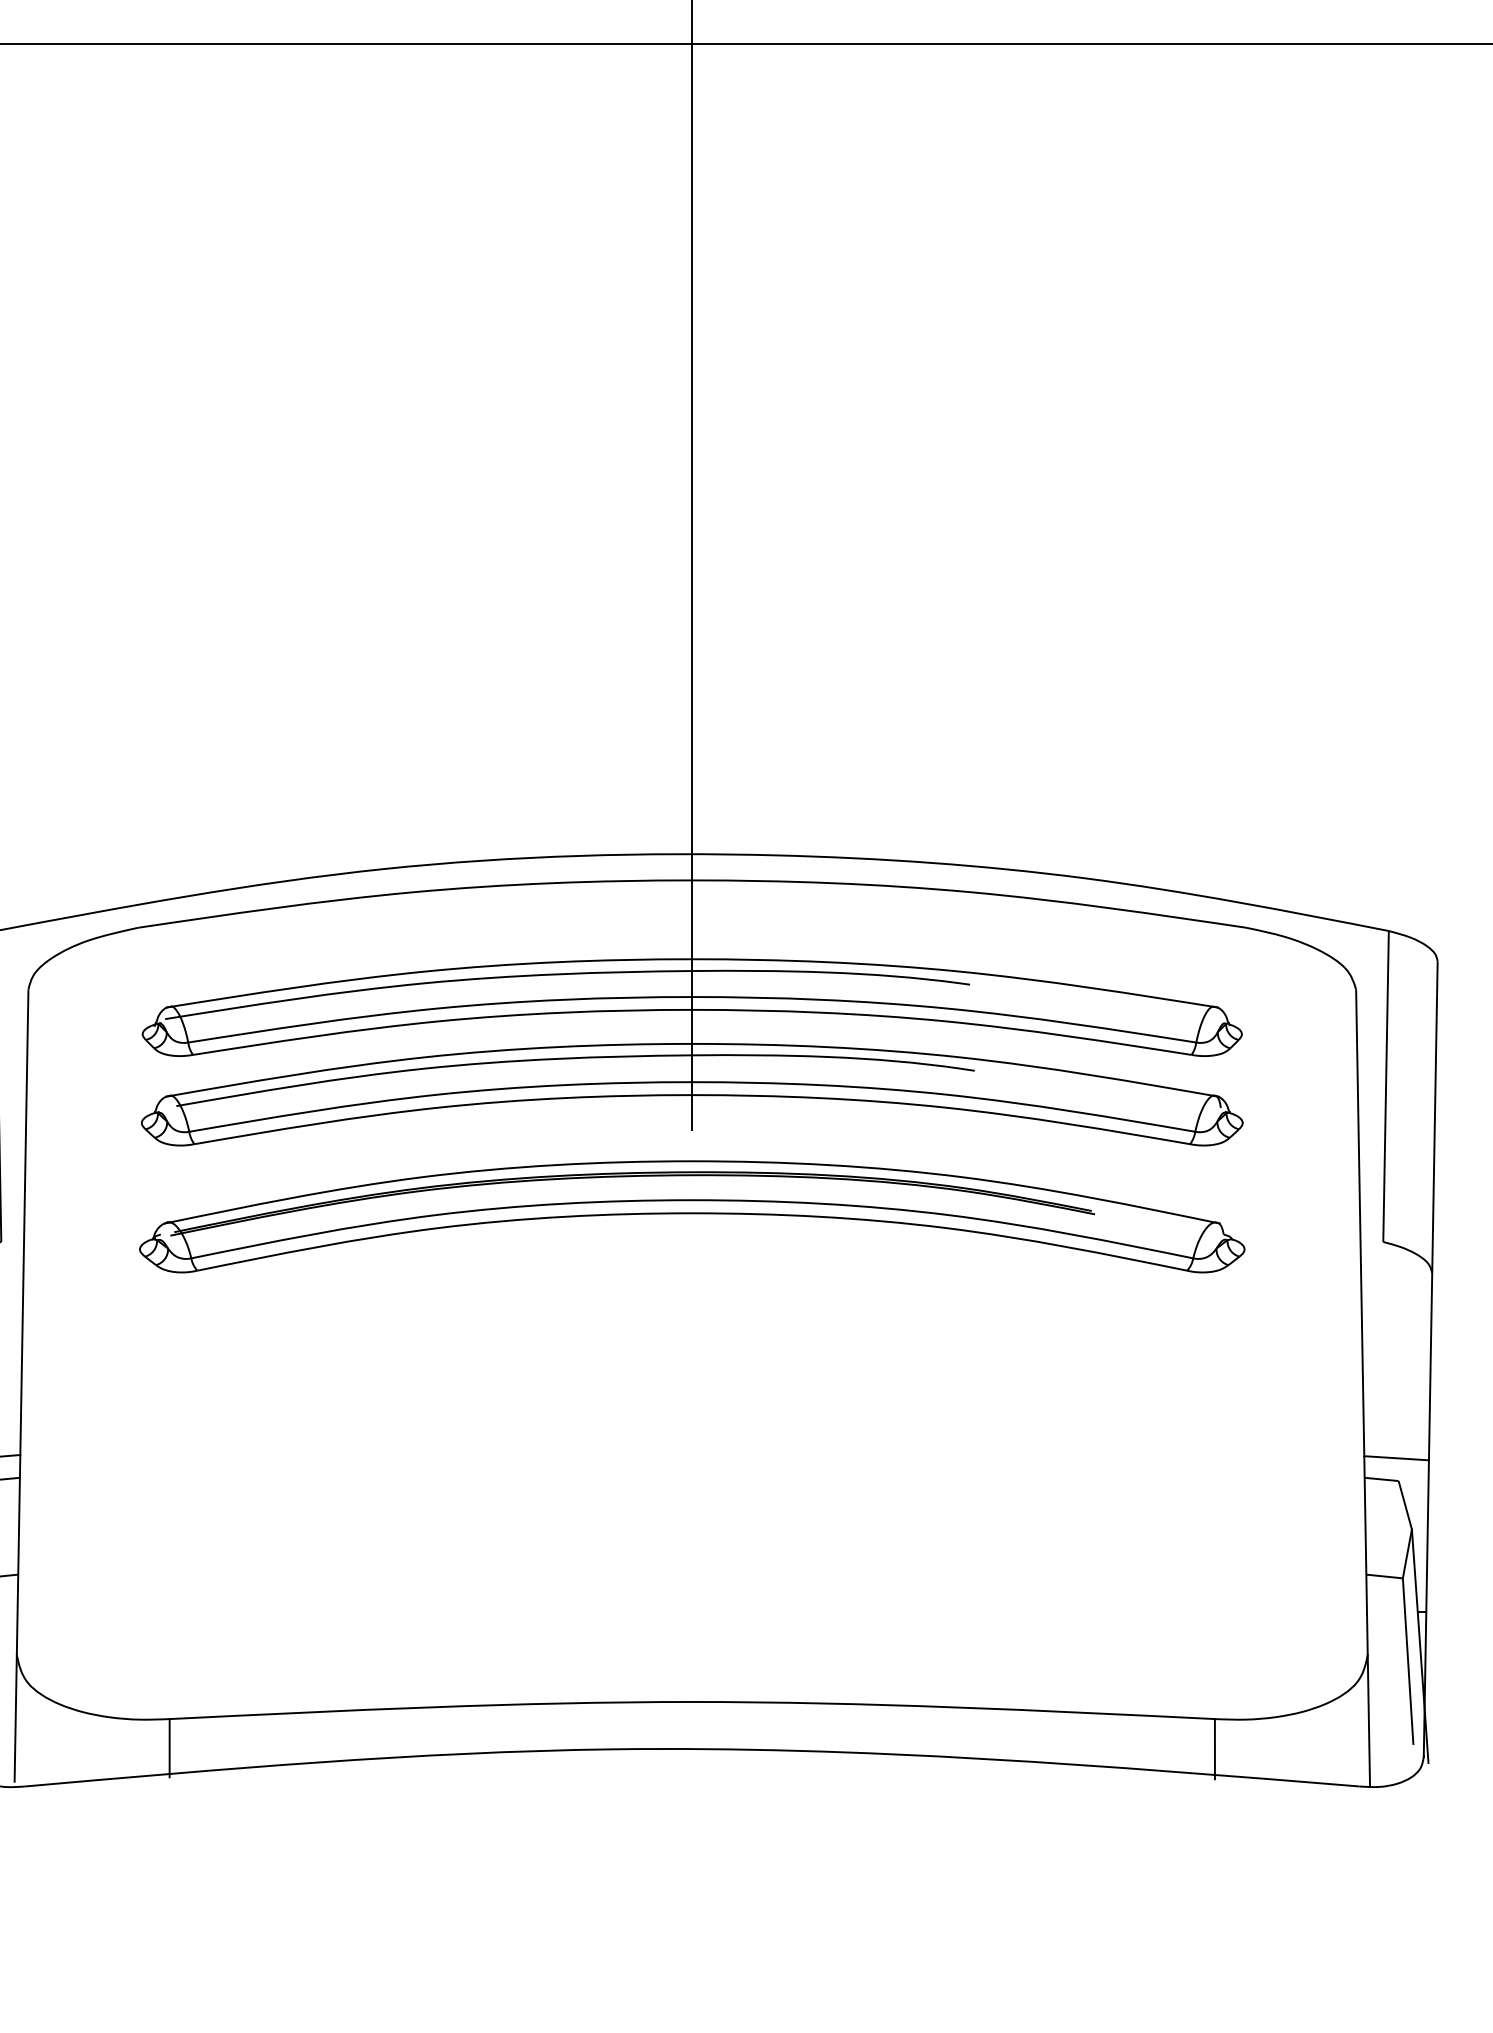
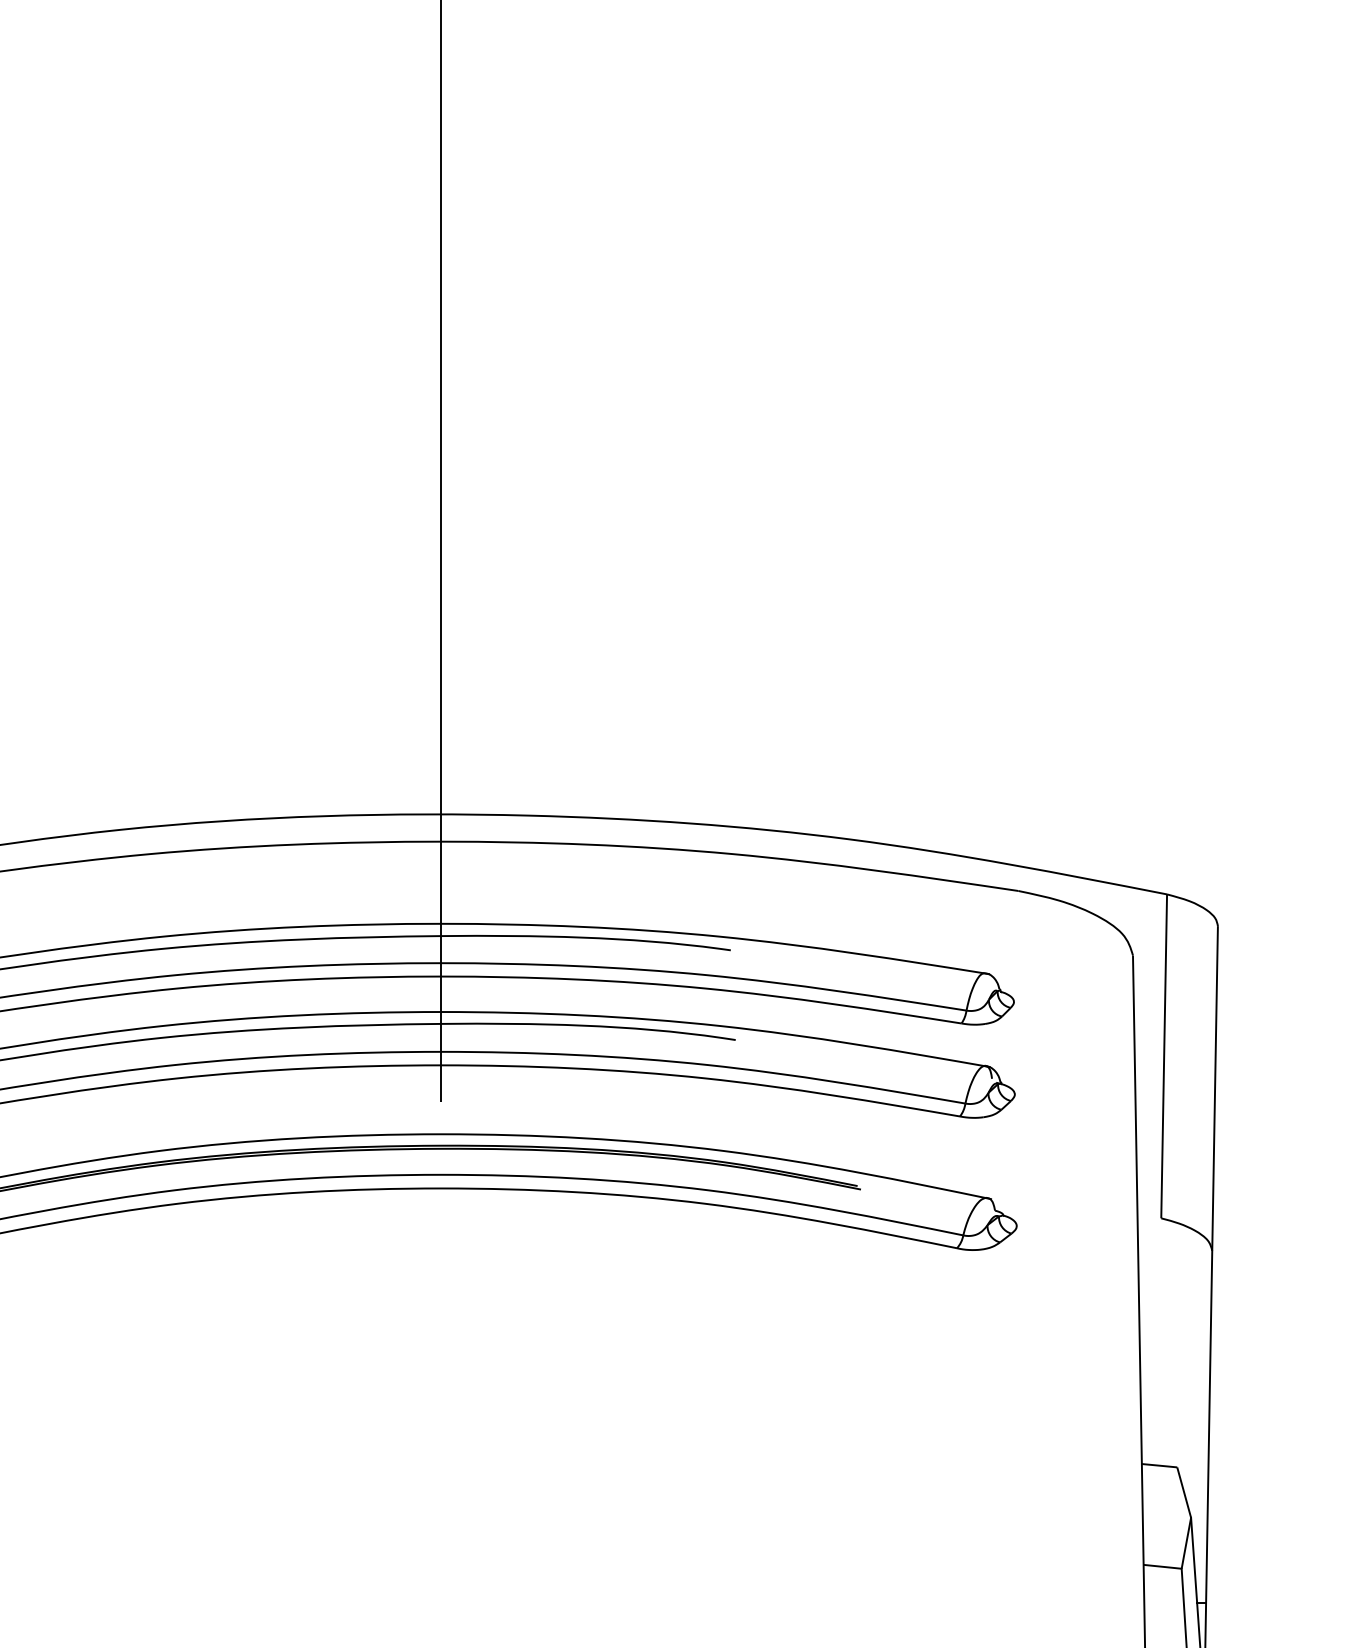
line: (1396, 1458) -> (1175, 1443), removed

